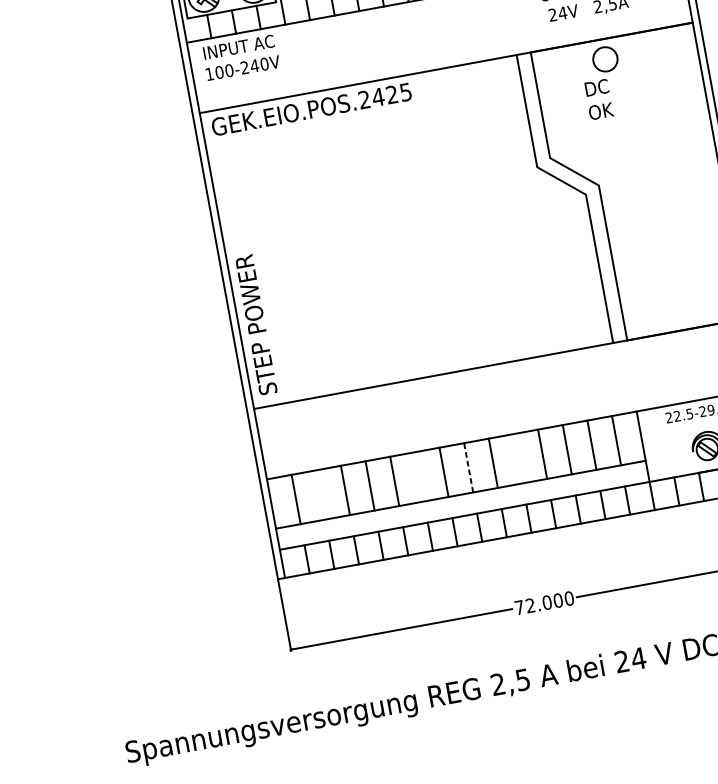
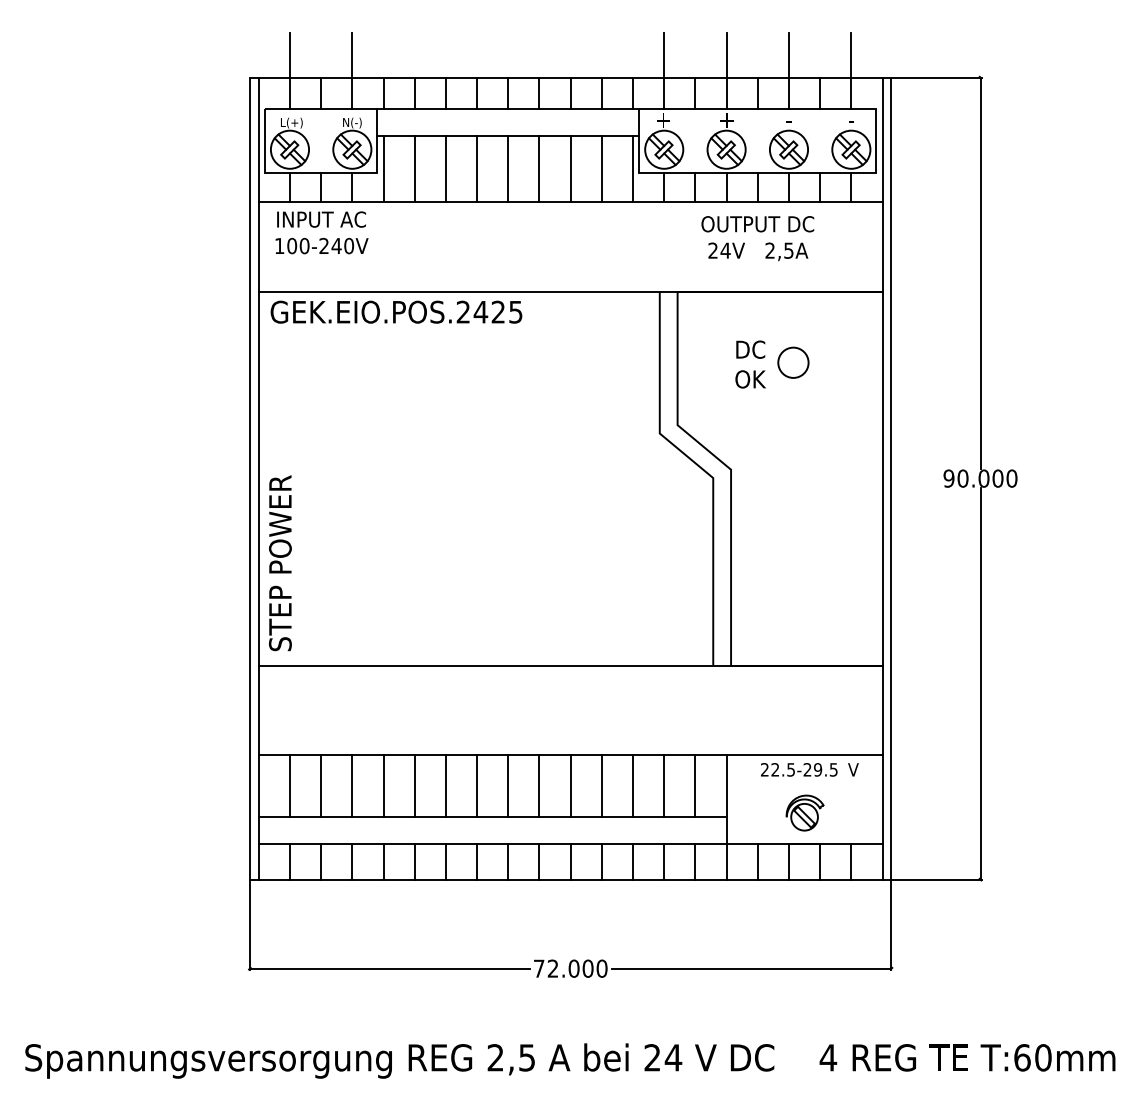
circle: (605, 59) -> (793, 362), moved
line: (517, 458) -> (570, 785), added
line: (468, 467) -> (508, 785), dashed -> solid
line: (418, 476) -> (445, 785), added
line: (320, 494) -> (321, 785), added

